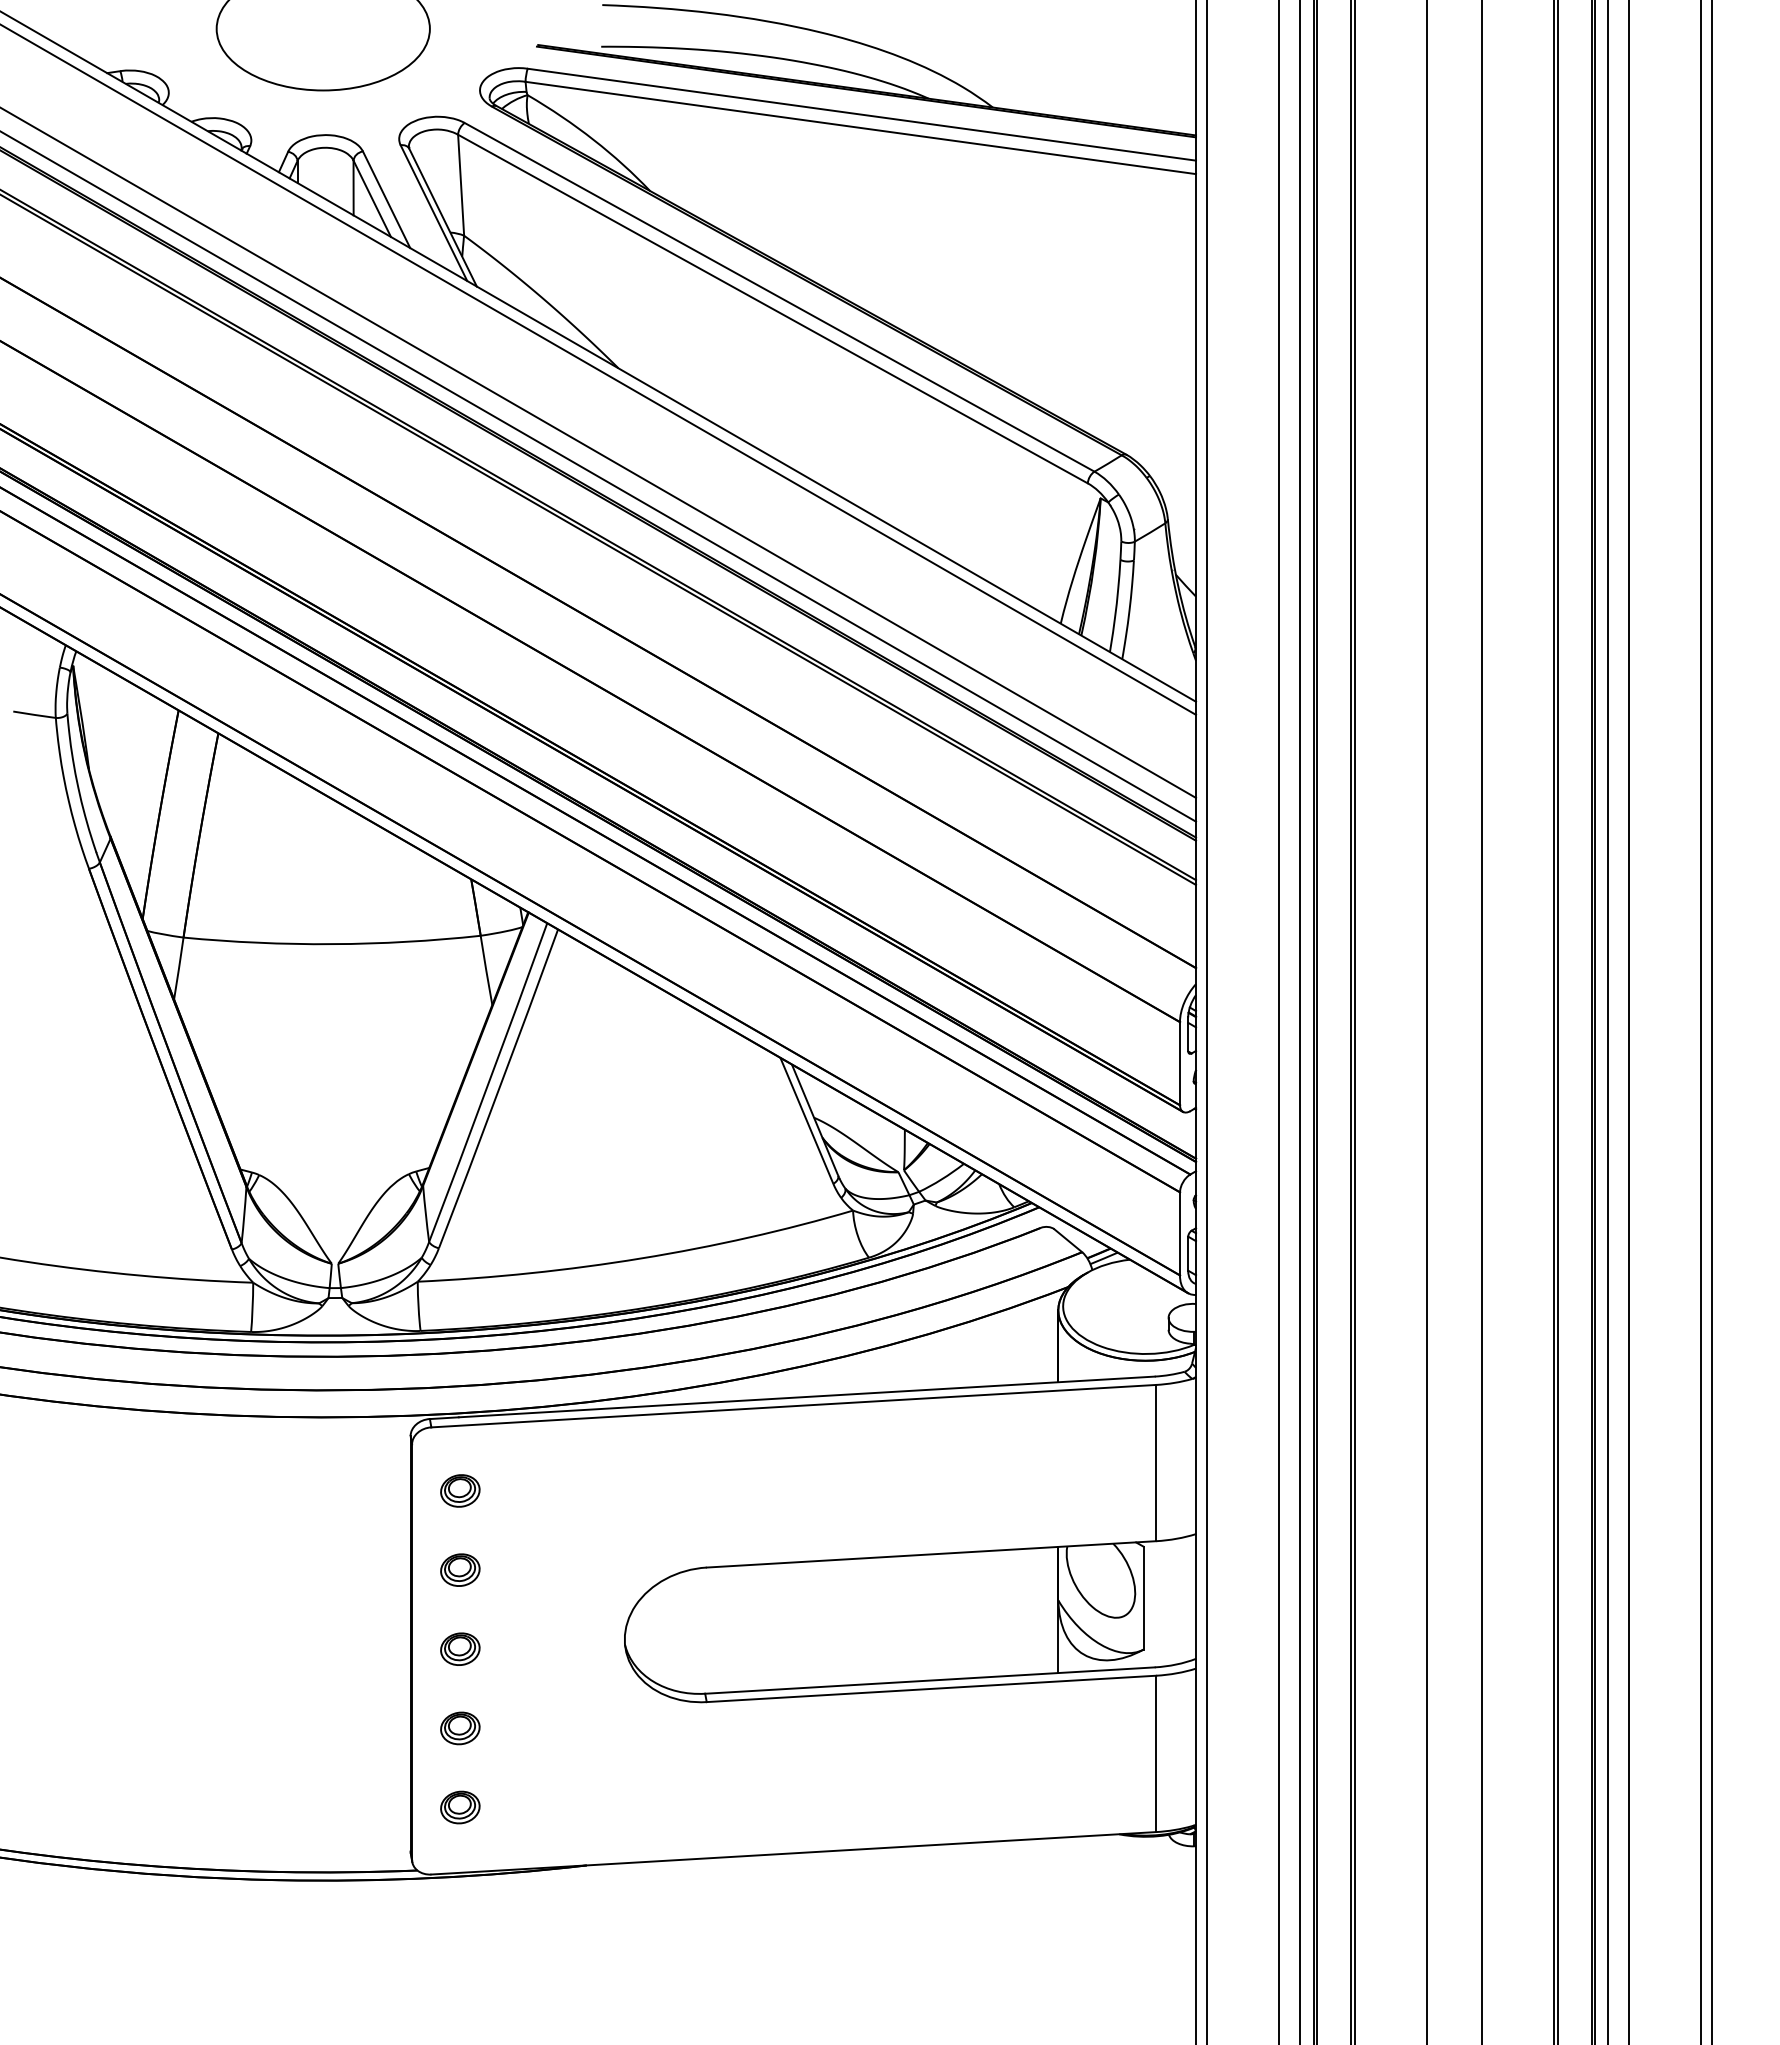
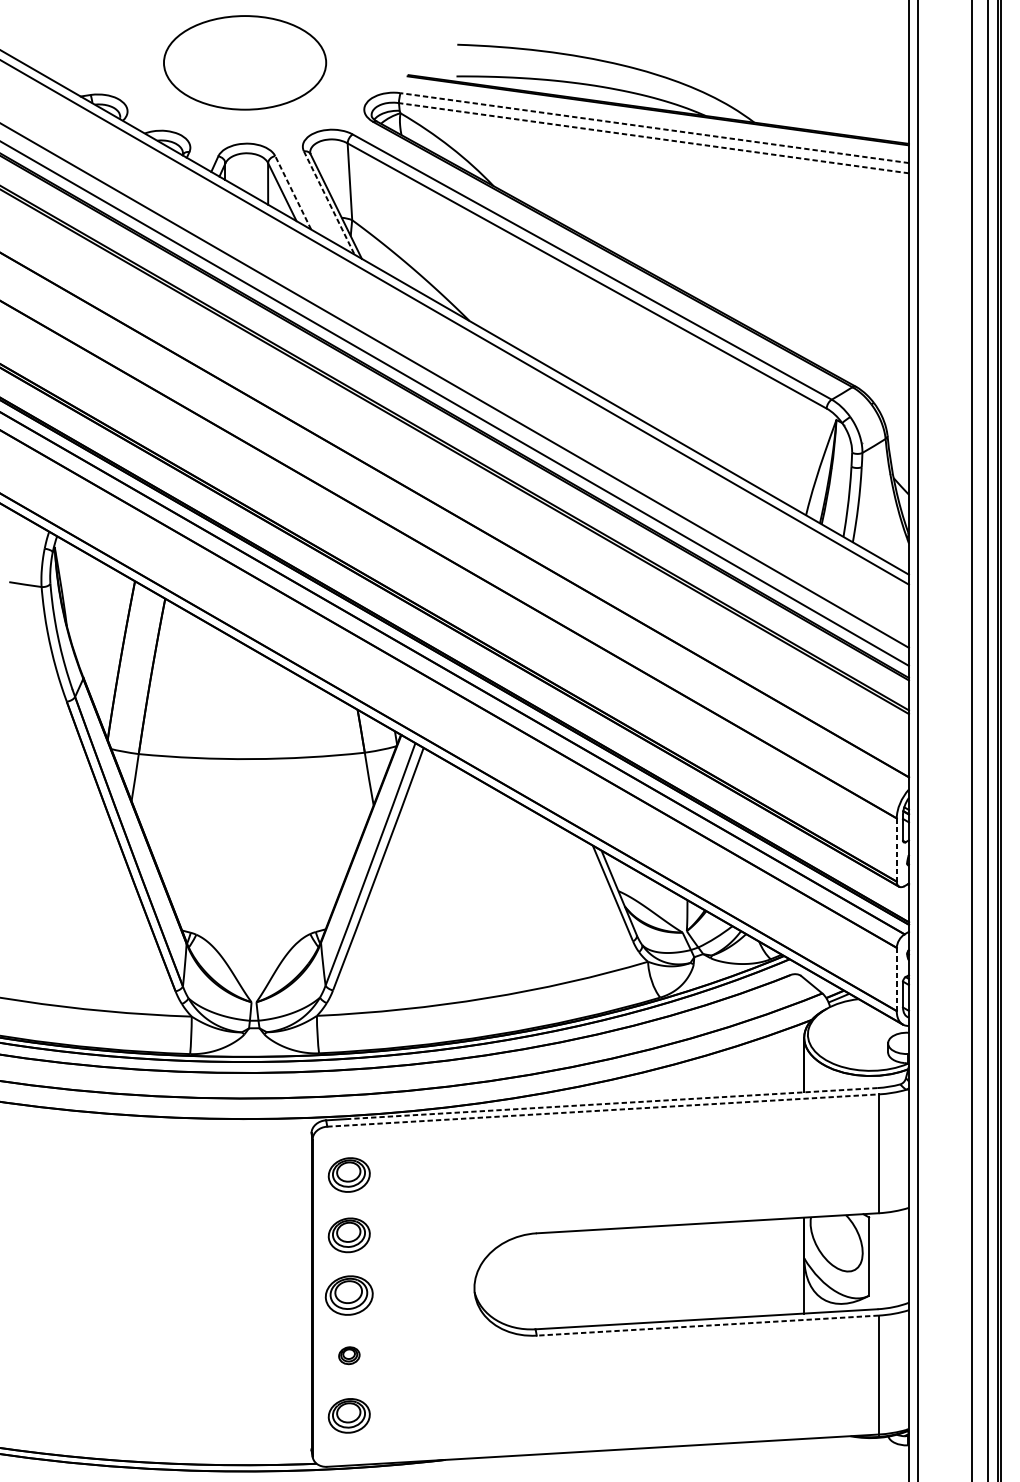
line: (861, 114) -> (654, 127), solid -> dashed
line: (860, 127) -> (653, 137), solid -> dashed
line: (386, 199) -> (293, 192), solid -> dashed
line: (433, 213) -> (328, 203), solid -> dashed
line: (1180, 1063) -> (897, 849), solid -> dashed
line: (1180, 1233) -> (897, 979), solid -> dashed
line: (806, 1396) -> (612, 1103), solid -> dashed
line: (794, 1406) -> (603, 1110), solid -> dashed
part: (460, 1490) -> (349, 1174), size x1.4
part: (460, 1569) -> (349, 1234), size x1.4
part: (460, 1648) -> (349, 1294), size x1.6
line: (930, 1688) -> (706, 1325), solid -> dashed
part: (460, 1728) -> (349, 1355), size x0.7
part: (460, 1807) -> (349, 1415), size x1.4

